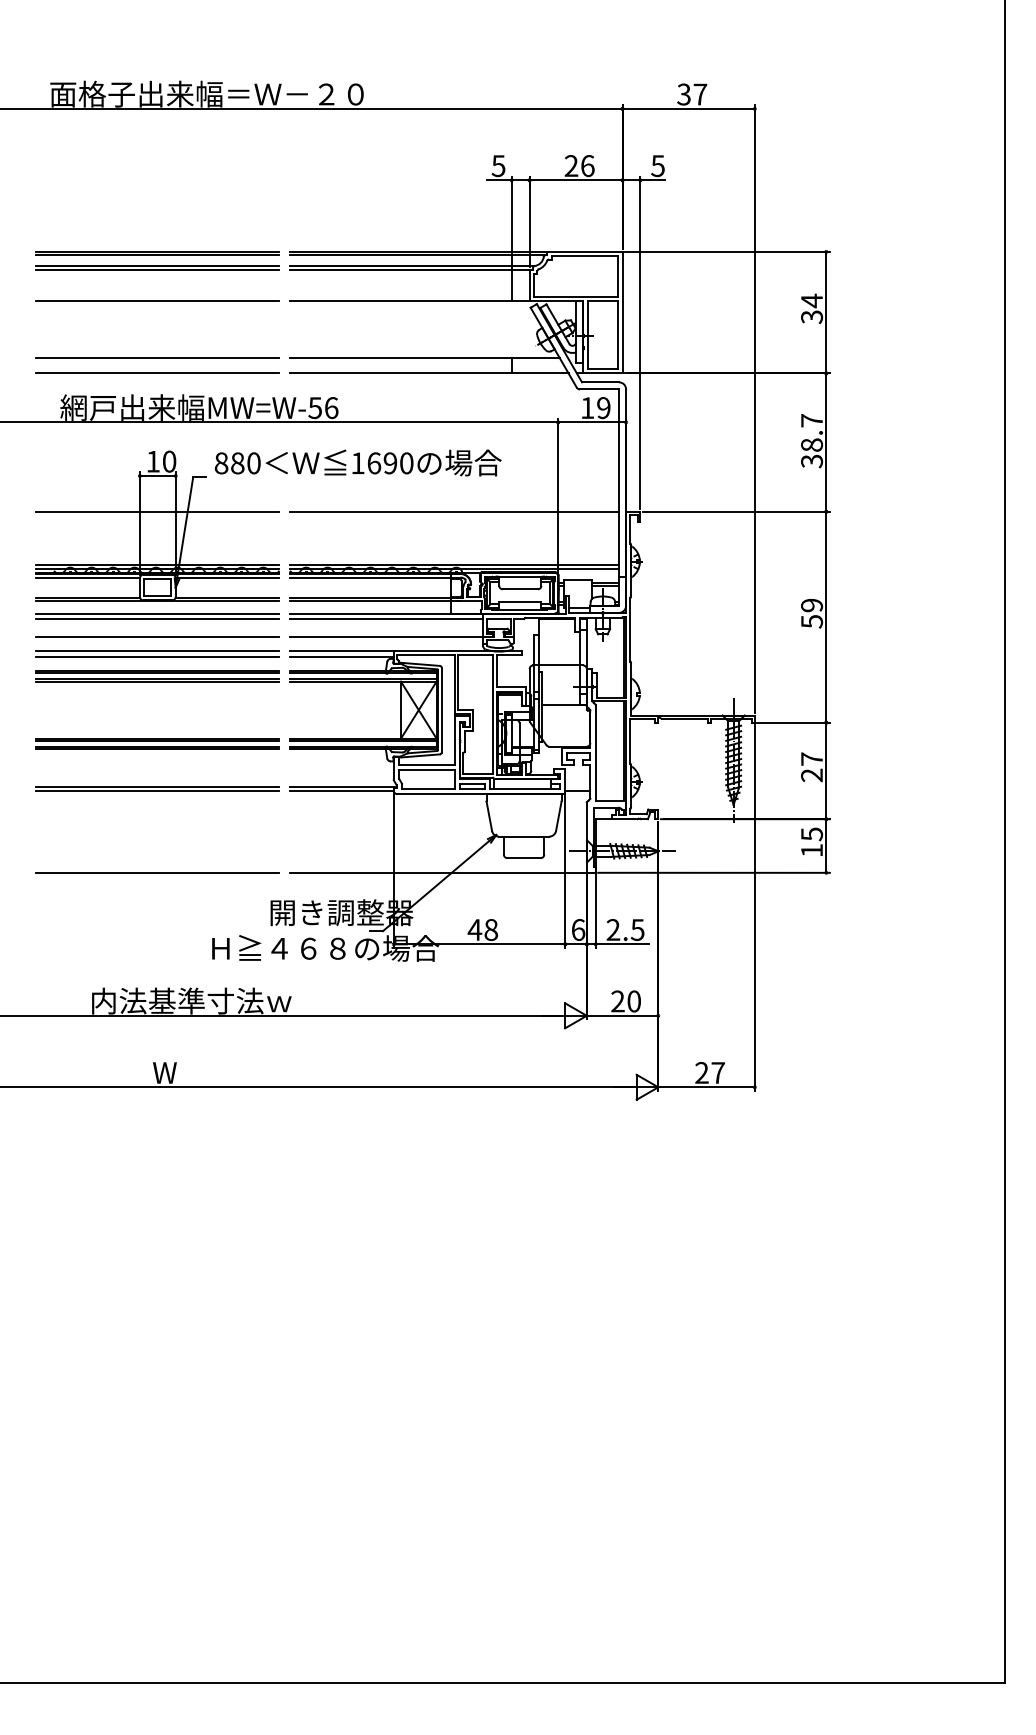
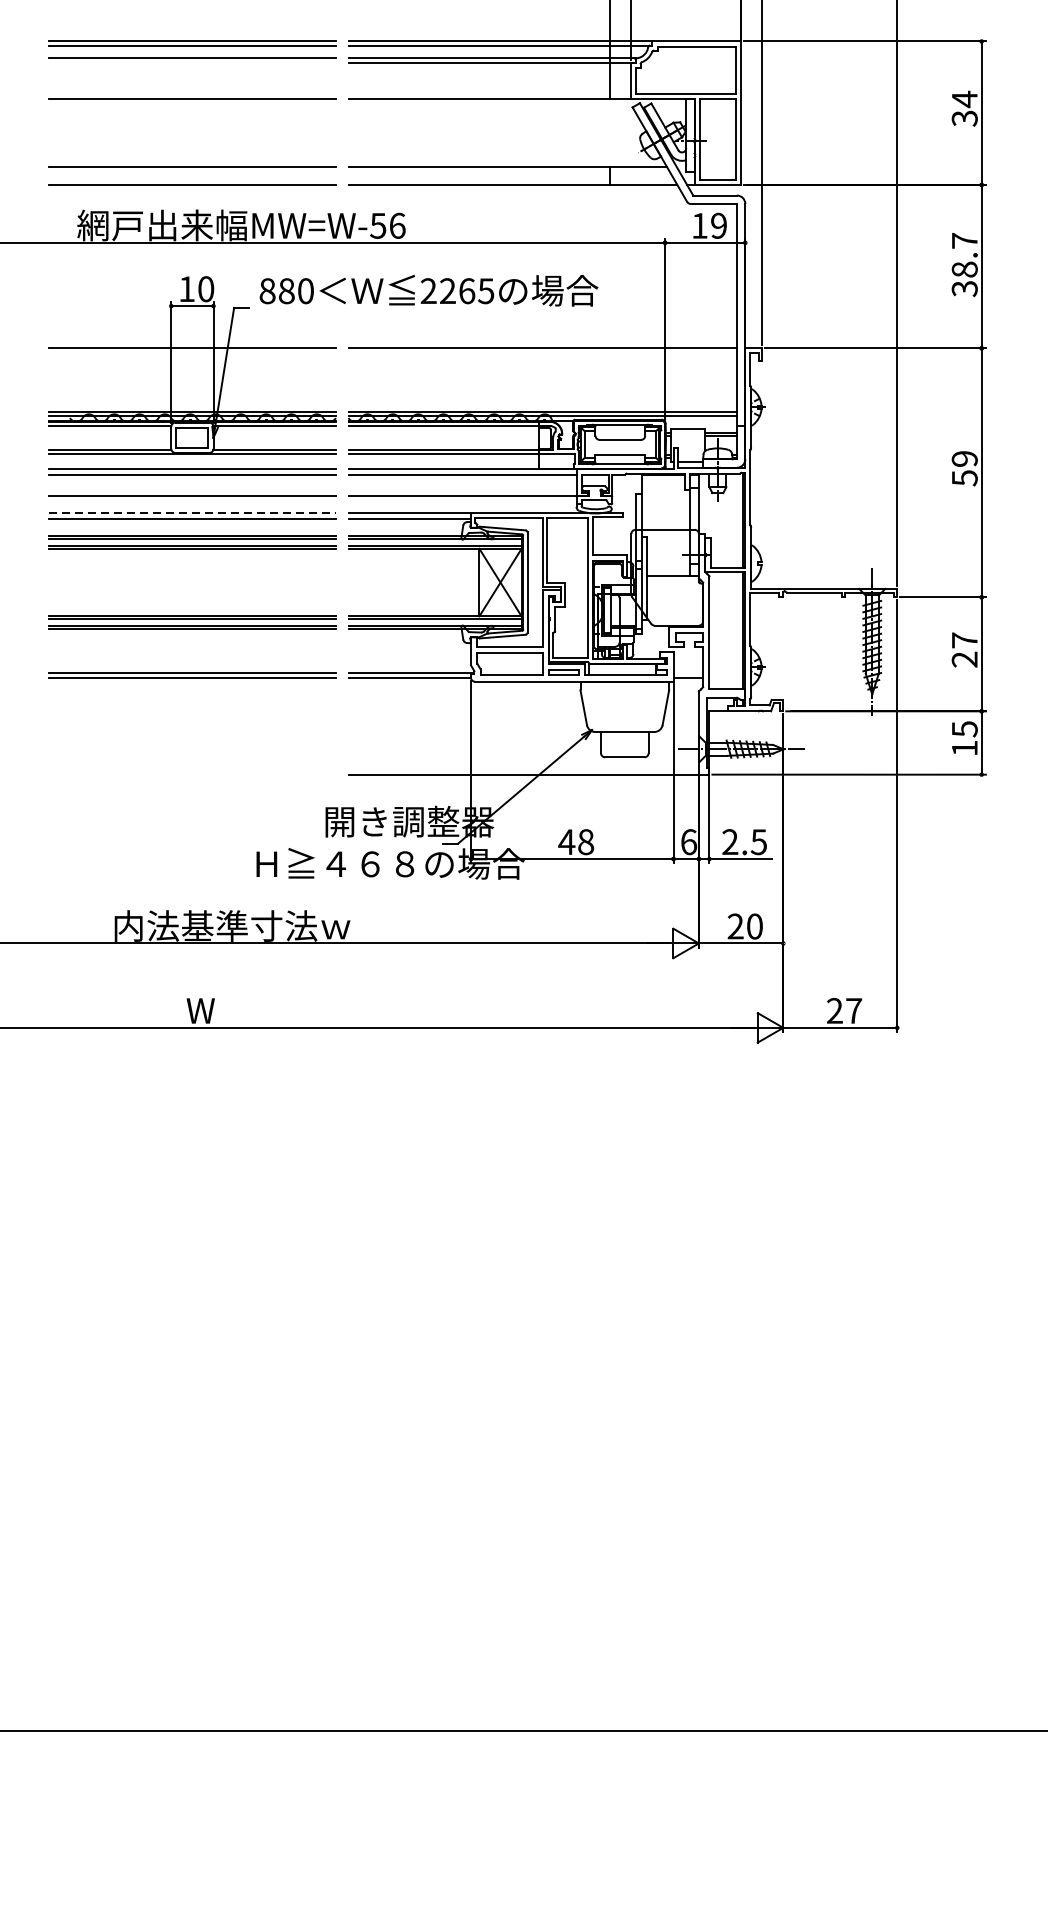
line: (157, 269) -> (192, 62), removed
text: (382, 463) -> (457, 291), 1690 -> 2265
line: (157, 651) -> (192, 513), solid -> dashed
line: (157, 872) -> (192, 774), removed

